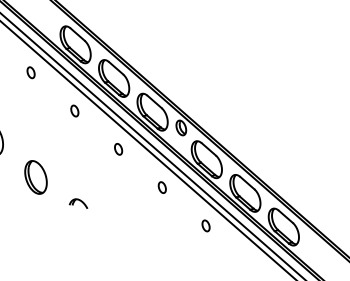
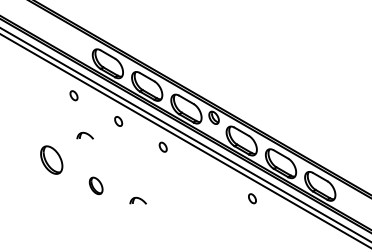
part: (33, 119) -> (84, 135), added
part: (35, 176) -> (95, 185), size x0.6
part: (162, 187) -> (207, 172), removed

